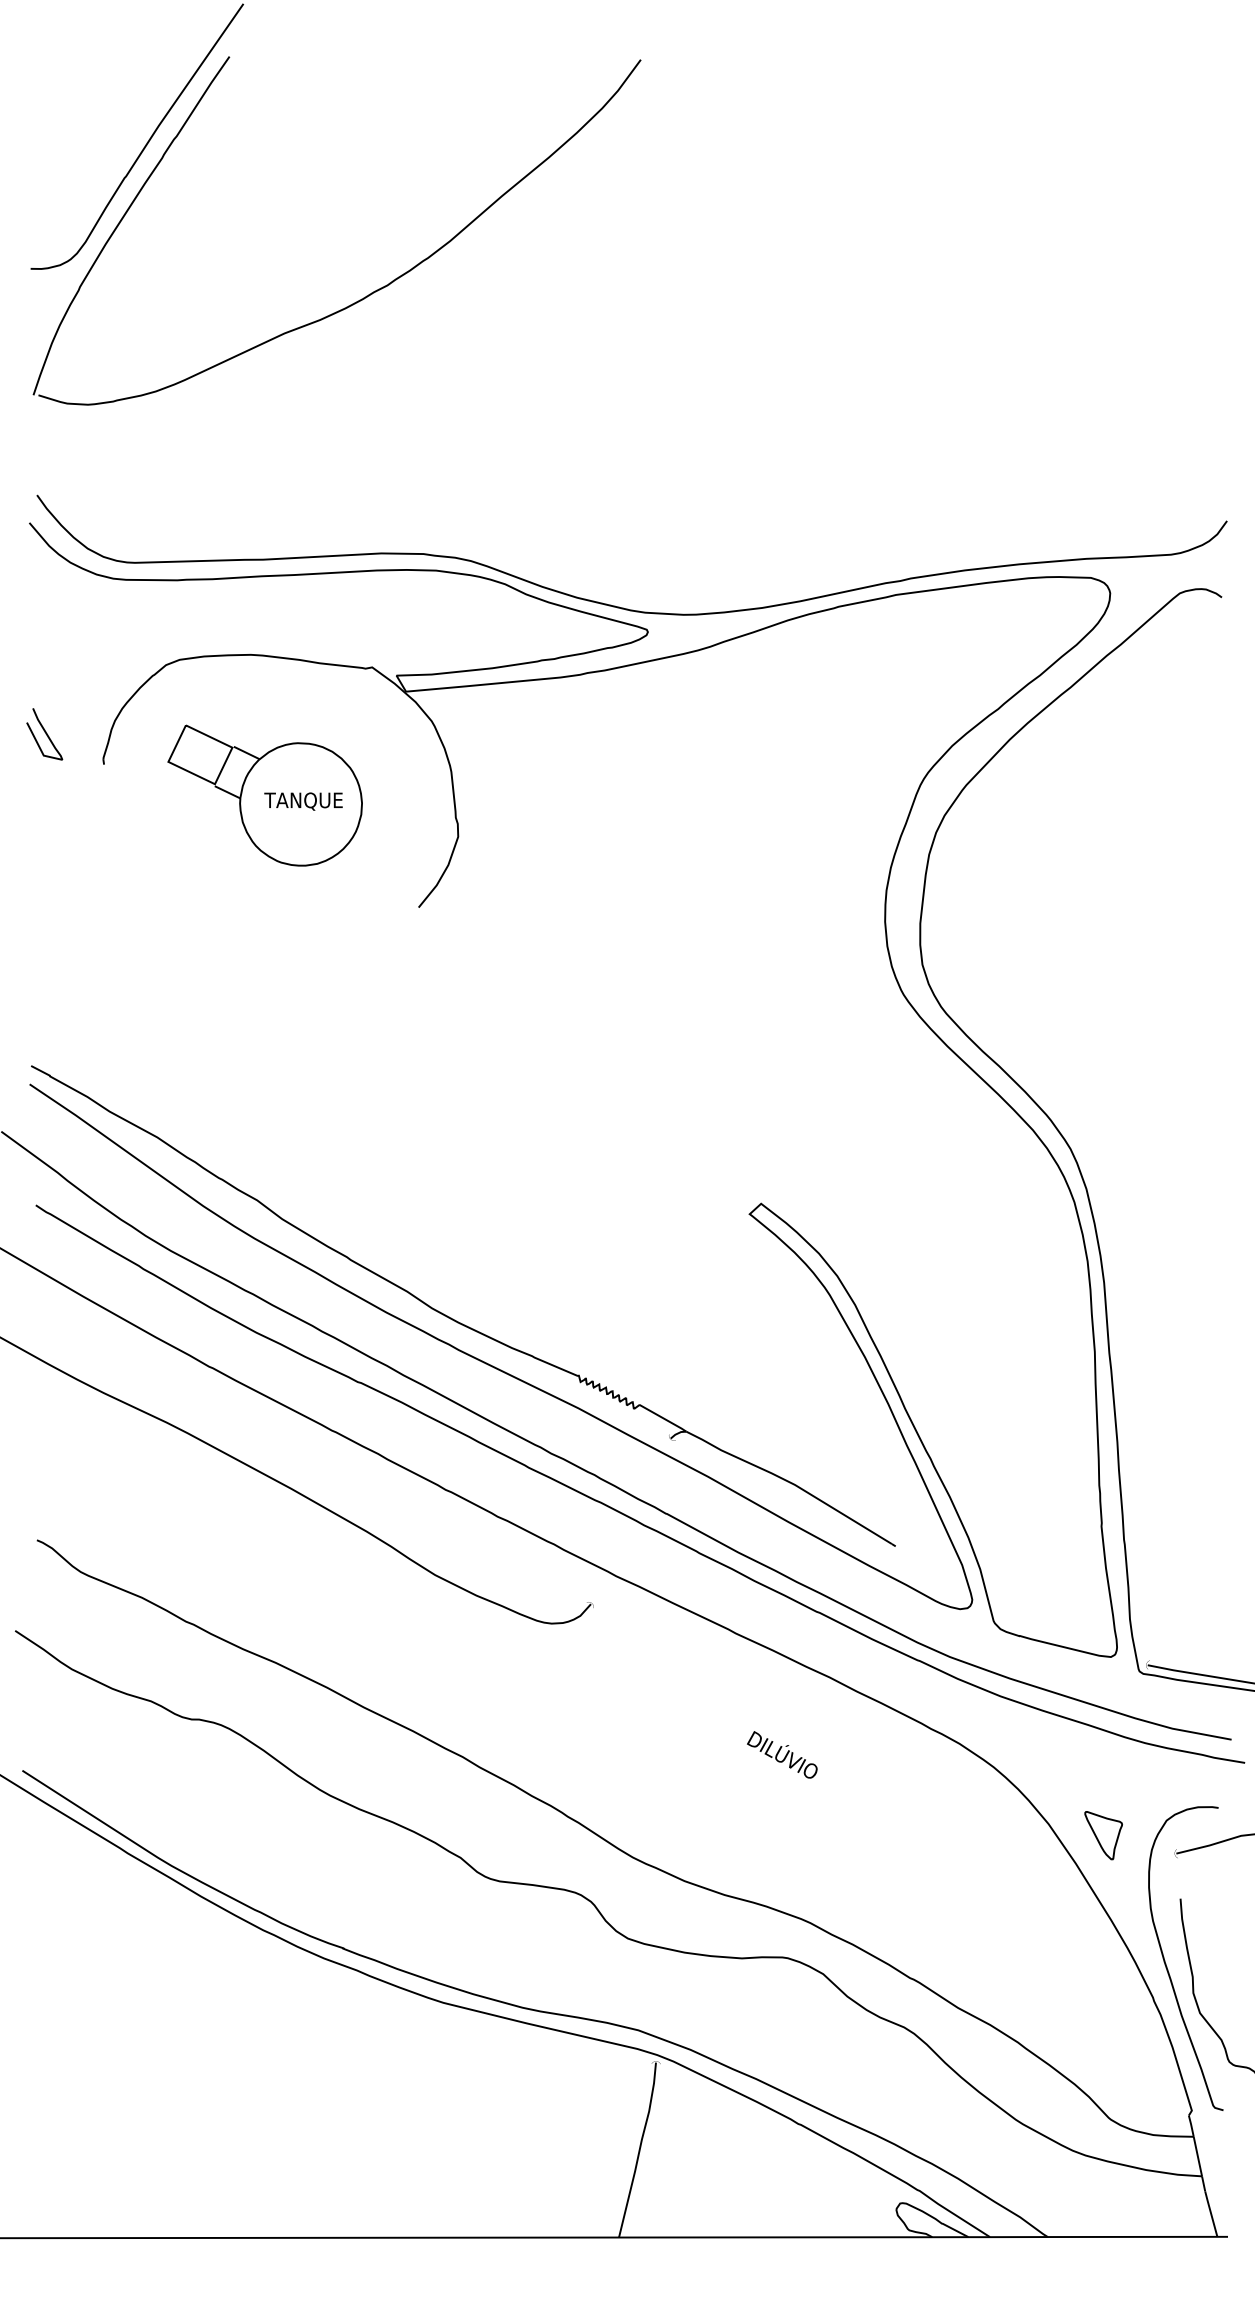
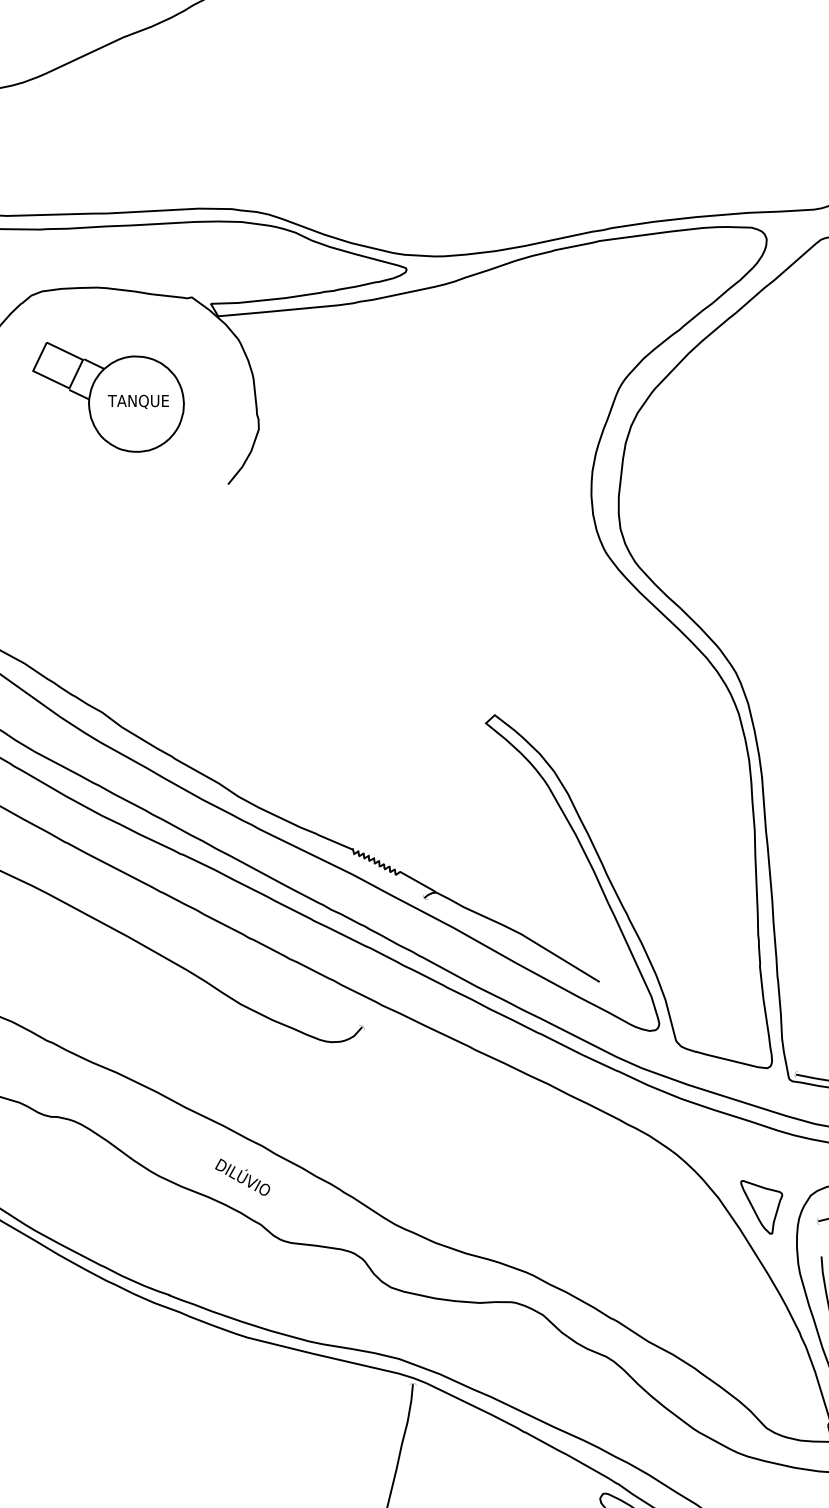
text: (782, 1754) -> (242, 1176), moved
part: (1103, 1835) -> (761, 1207), size x1.43

